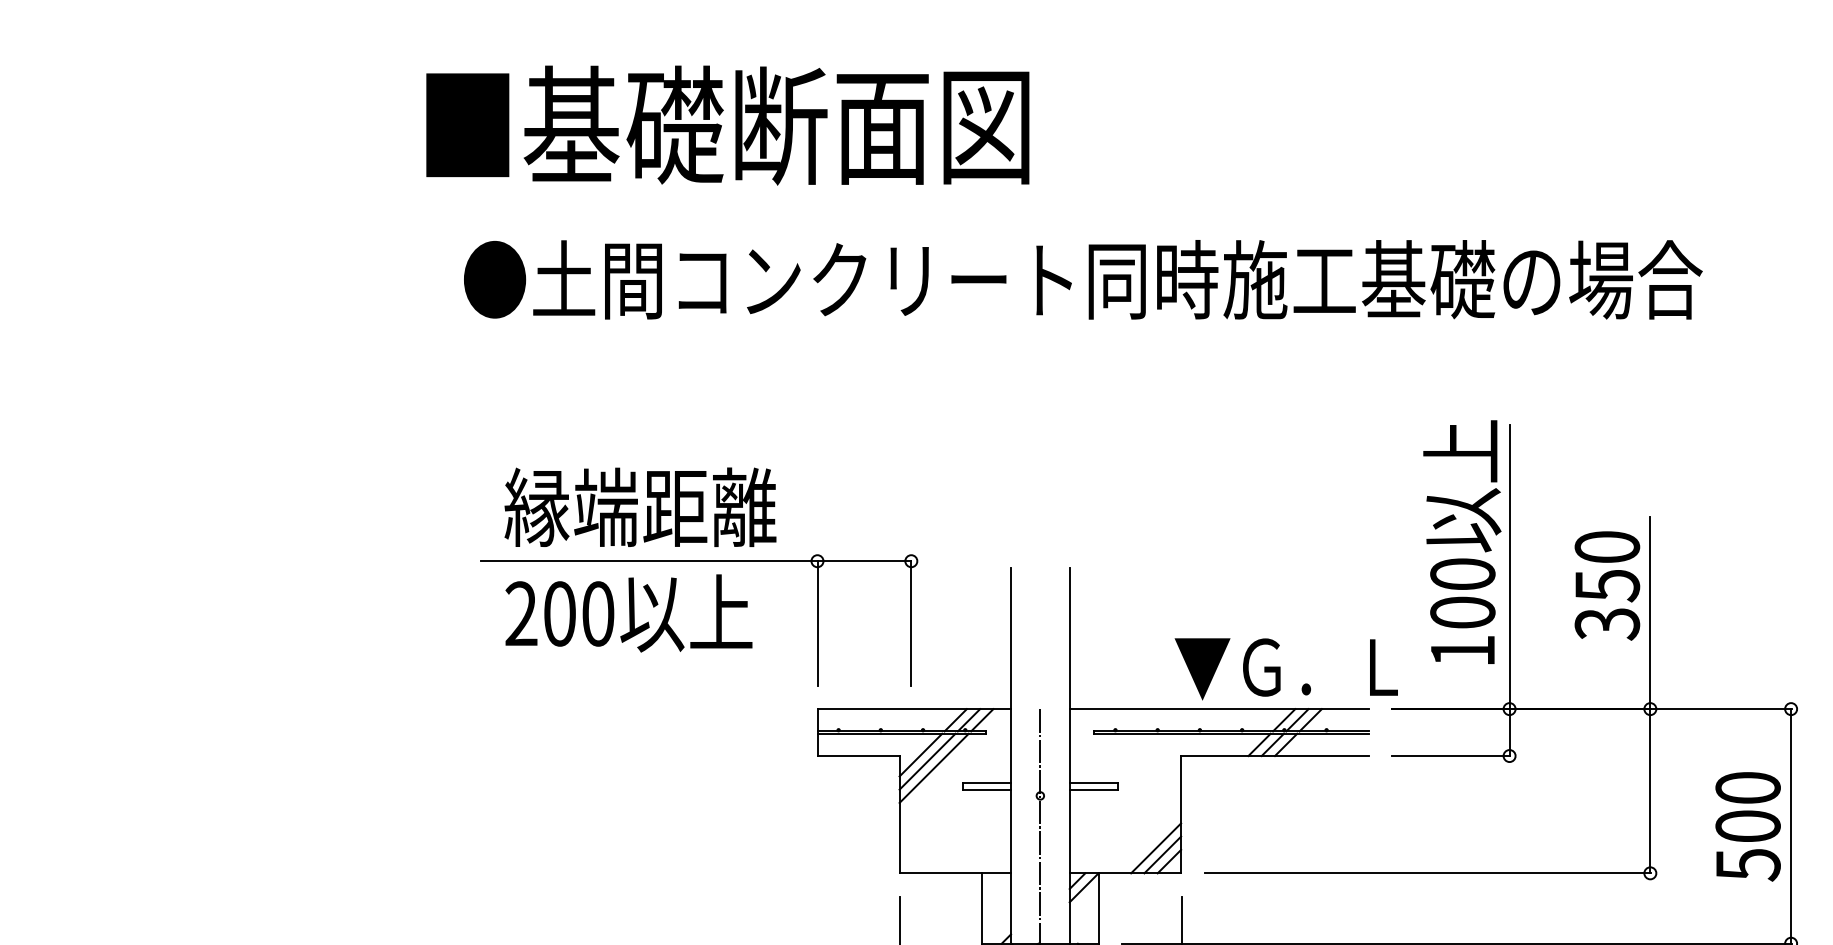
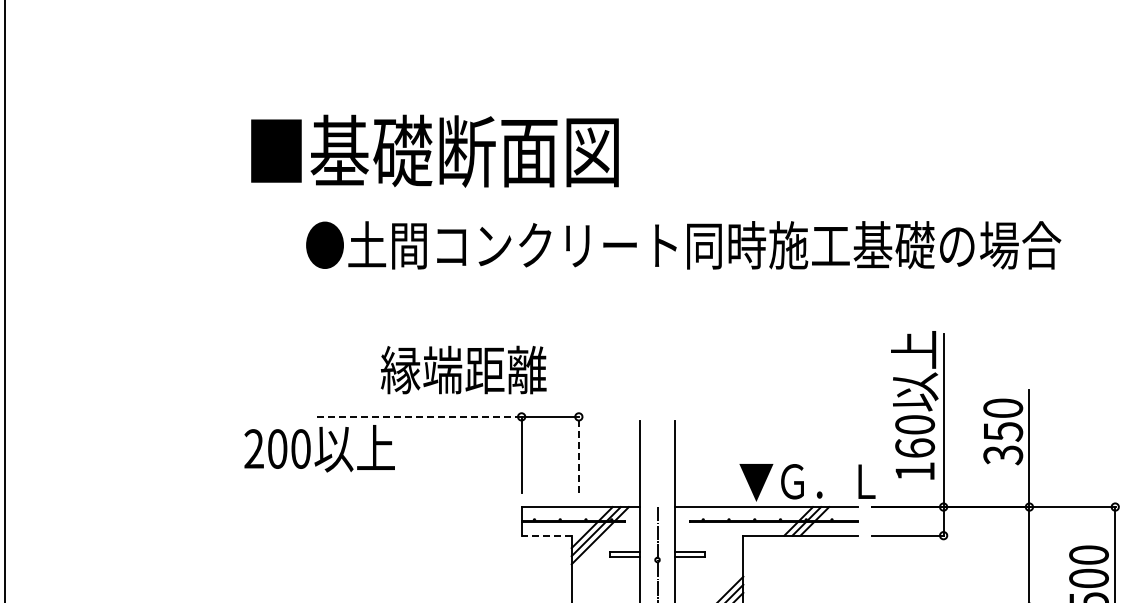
text: (727, 124) -> (434, 150), moved
text: (640, 506) -> (463, 369), moved
line: (648, 560) -> (418, 416), solid -> dashed
text: (1463, 611) -> (915, 447), 100 -> 160
text: (628, 613) -> (319, 448), moved
line: (910, 622) -> (578, 454), solid -> dashed
line: (858, 755) -> (546, 535), solid -> dashed

